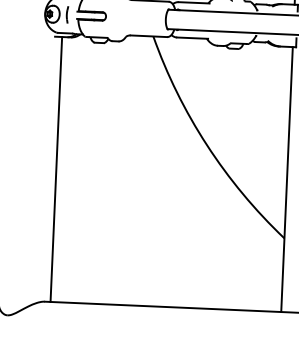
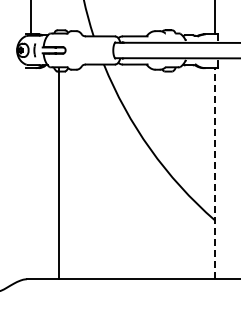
line: (56, 169) -> (59, 173), moved
line: (287, 179) -> (215, 173), solid -> dashed

